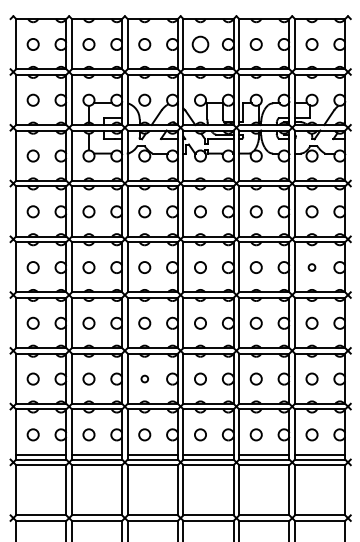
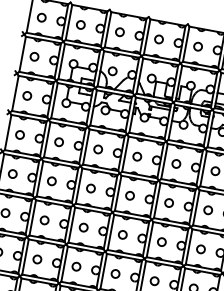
circle: (200, 44) -> (159, 39), size x0.71
circle: (311, 267) -> (207, 210), size x1.67
circle: (144, 378) -> (76, 266), size x1.67

